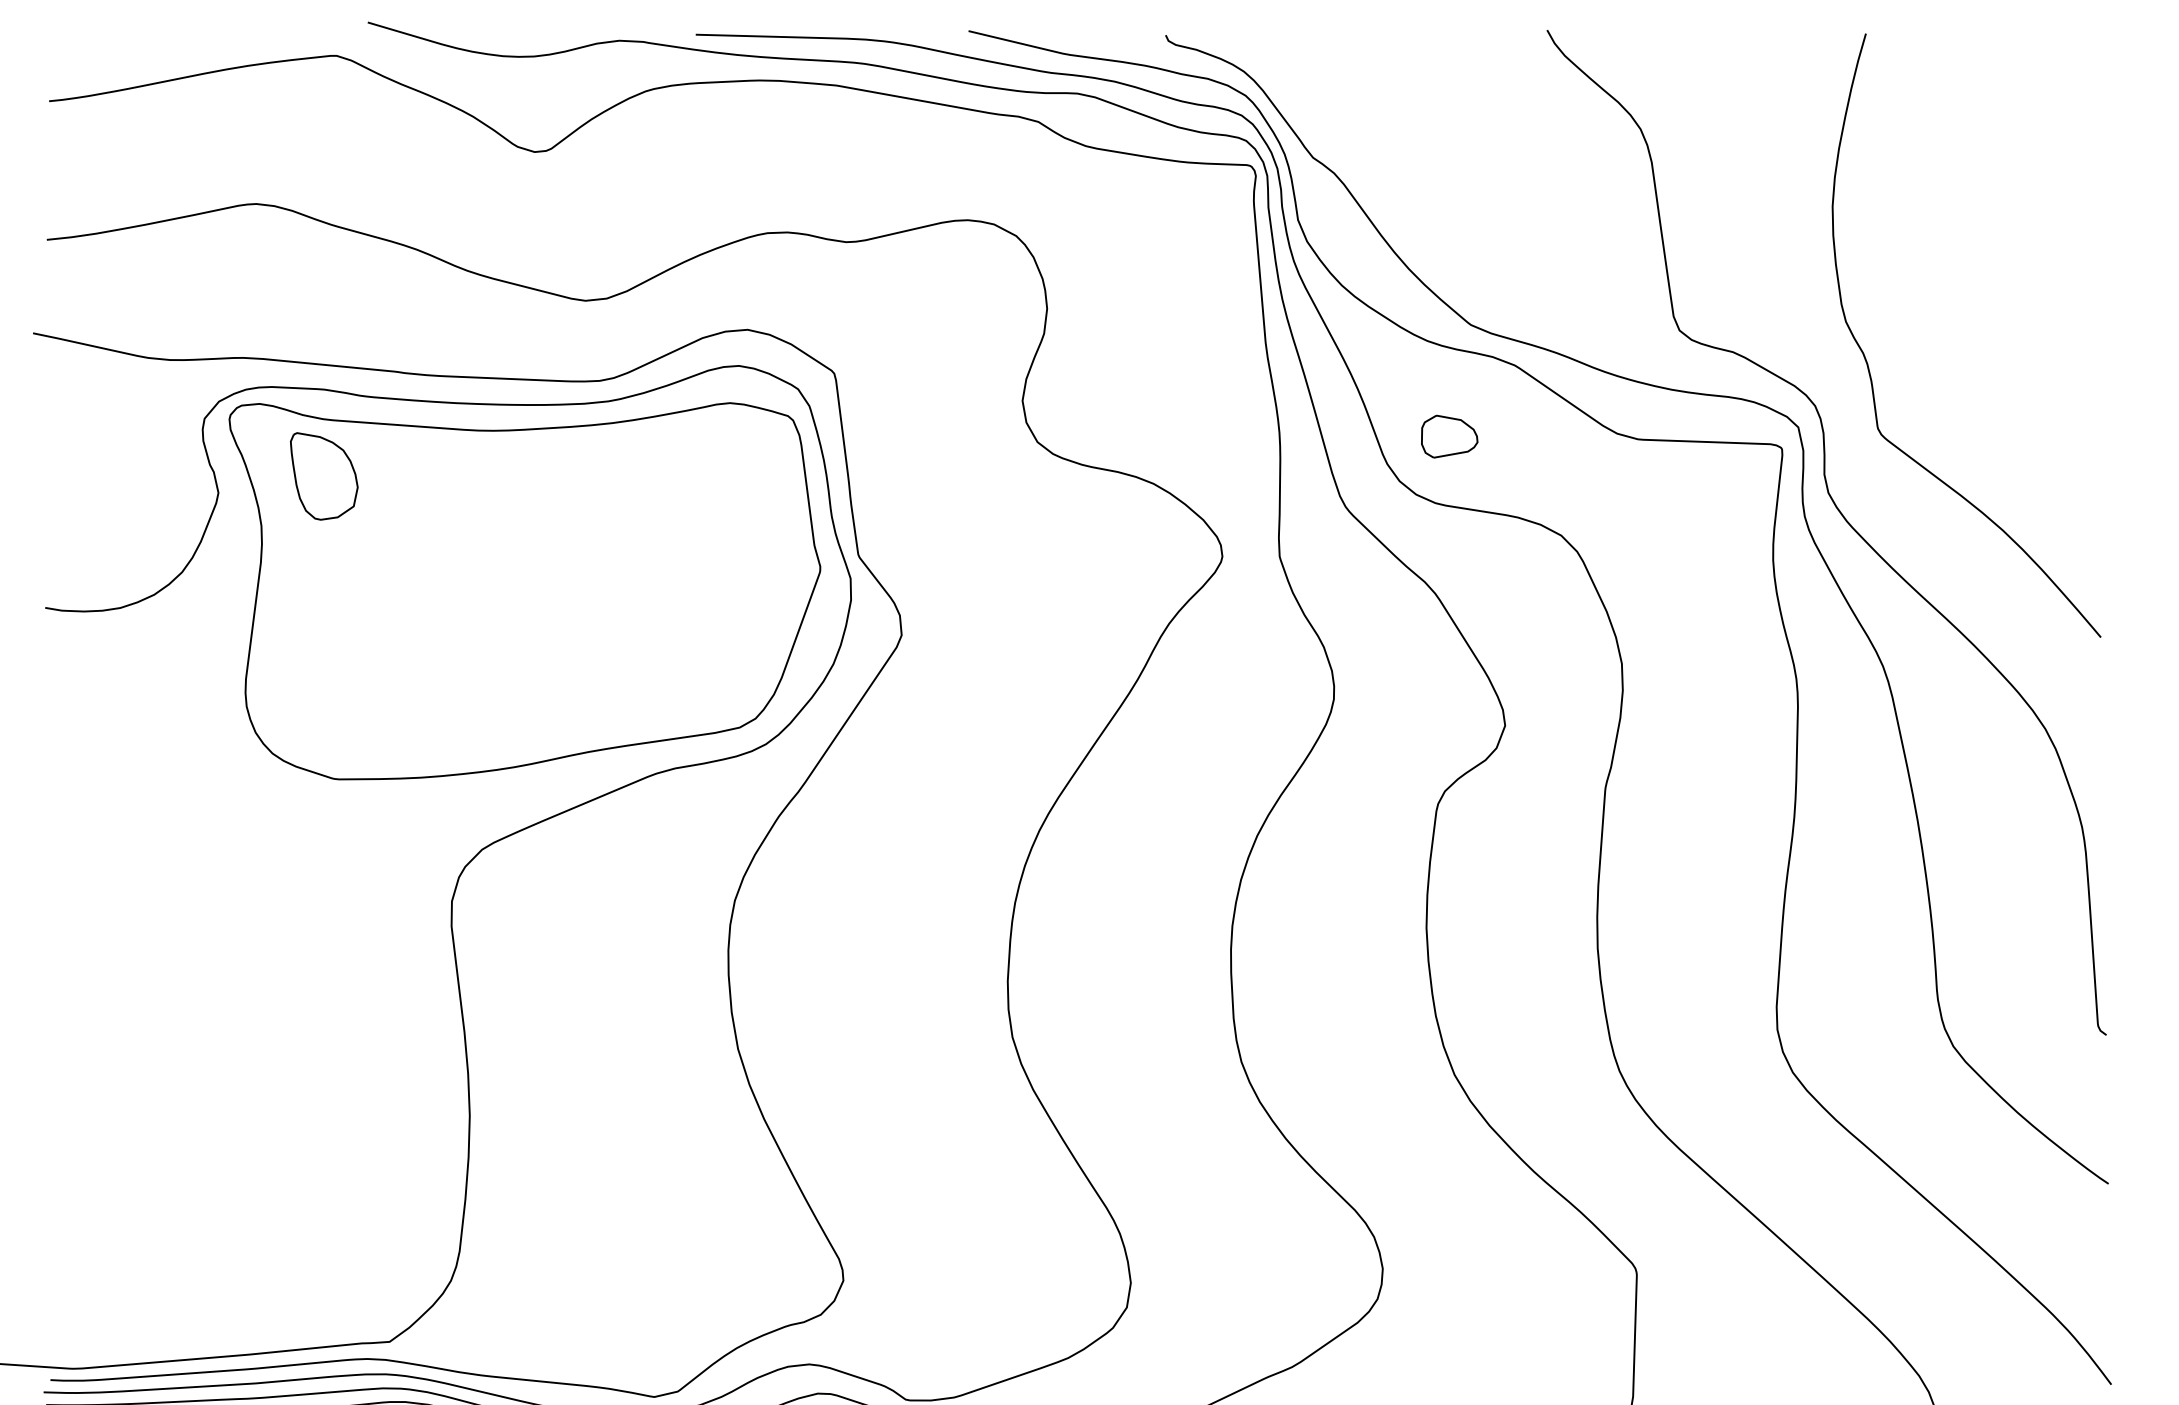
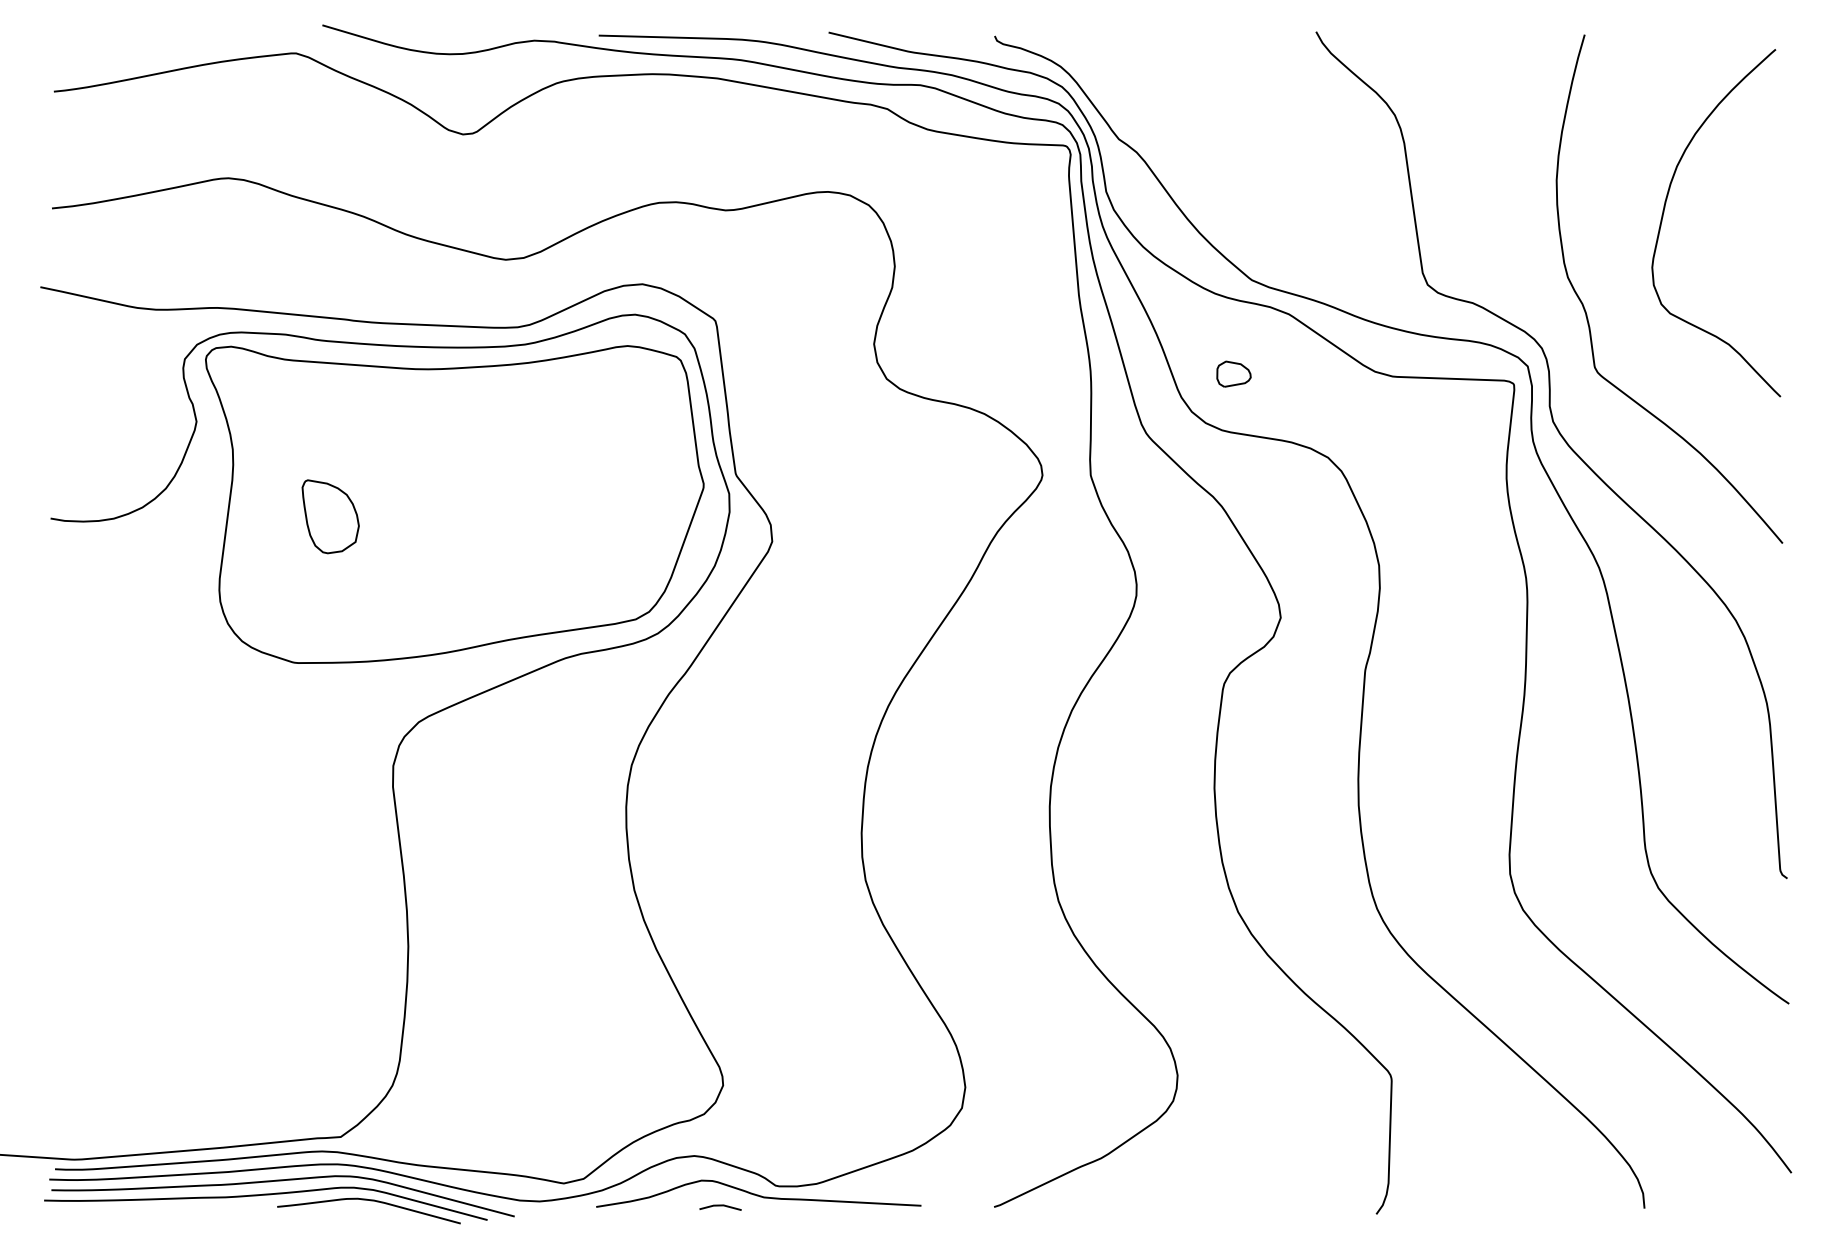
curve: (1960, 244) -> (1664, 212), added
part: (1449, 435) -> (1233, 373), size x0.71
part: (324, 476) -> (330, 516), moved

